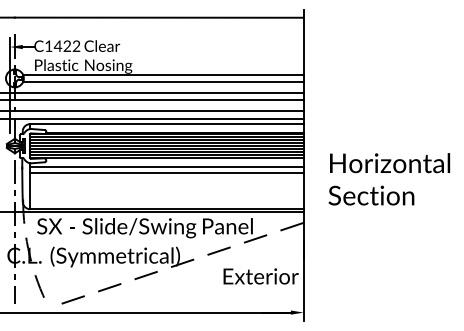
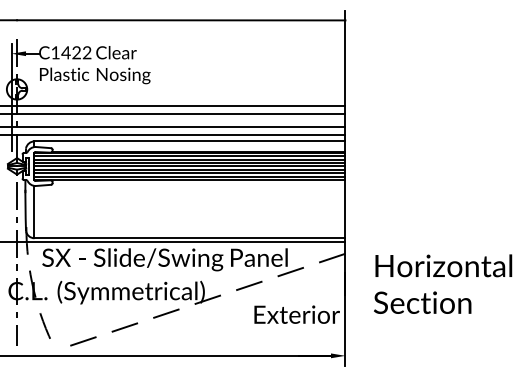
line: (162, 74) -> (185, 85), removed
line: (162, 81) -> (185, 93), removed
line: (166, 166) -> (189, 189), removed
line: (166, 172) -> (189, 196), removed
text: (389, 178) -> (443, 283), moved

